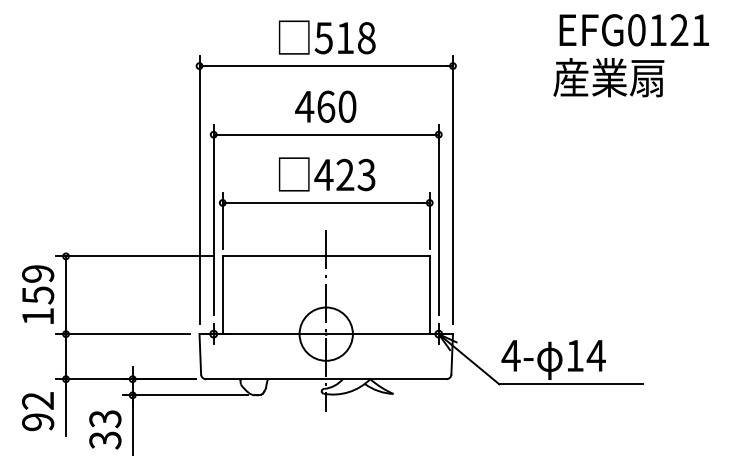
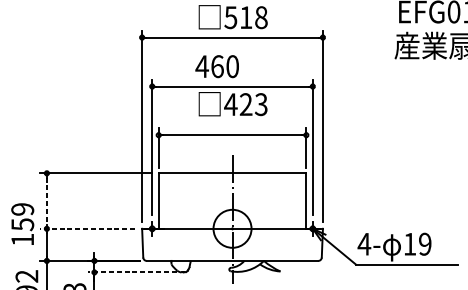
text: (325, 106) -> (217, 66), moved
text: (326, 174) -> (232, 104), moved
text: (38, 294) -> (23, 224), moved
line: (66, 295) -> (47, 201), solid -> dashed
line: (122, 334) -> (87, 229), solid -> dashed
text: (595, 355) -> (424, 244), 14 -> 19
line: (184, 395) -> (131, 272), solid -> dashed

